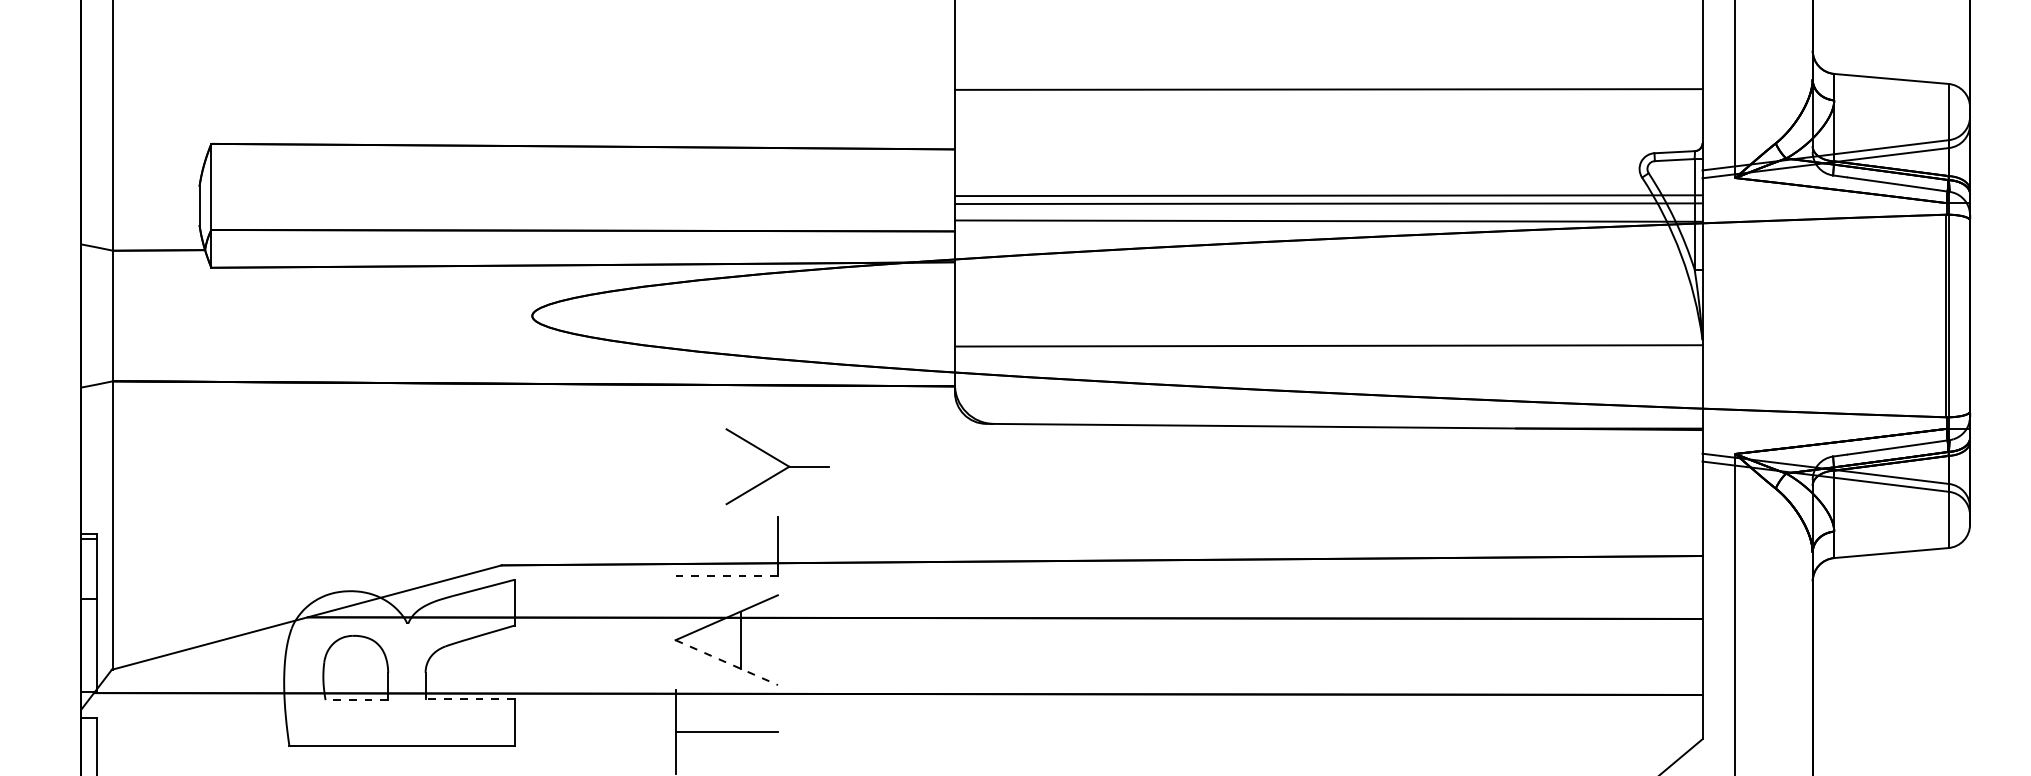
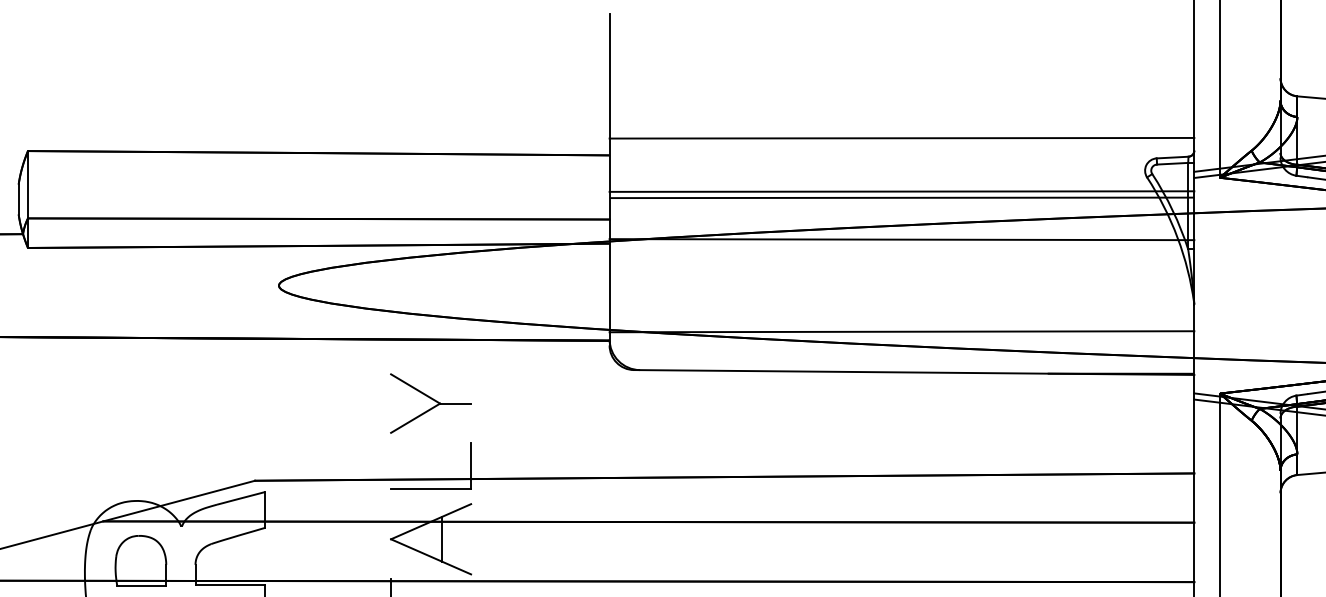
line: (1328, 89) -> (901, 138), moved
line: (1328, 220) -> (901, 239), moved
line: (1328, 345) -> (901, 331), moved
part: (777, 466) -> (430, 403), moved
line: (727, 575) -> (431, 488), dashed -> solid
line: (726, 662) -> (430, 556), dashed -> solid
line: (470, 698) -> (230, 584), dashed -> solid
line: (356, 700) -> (141, 586), dashed -> solid

